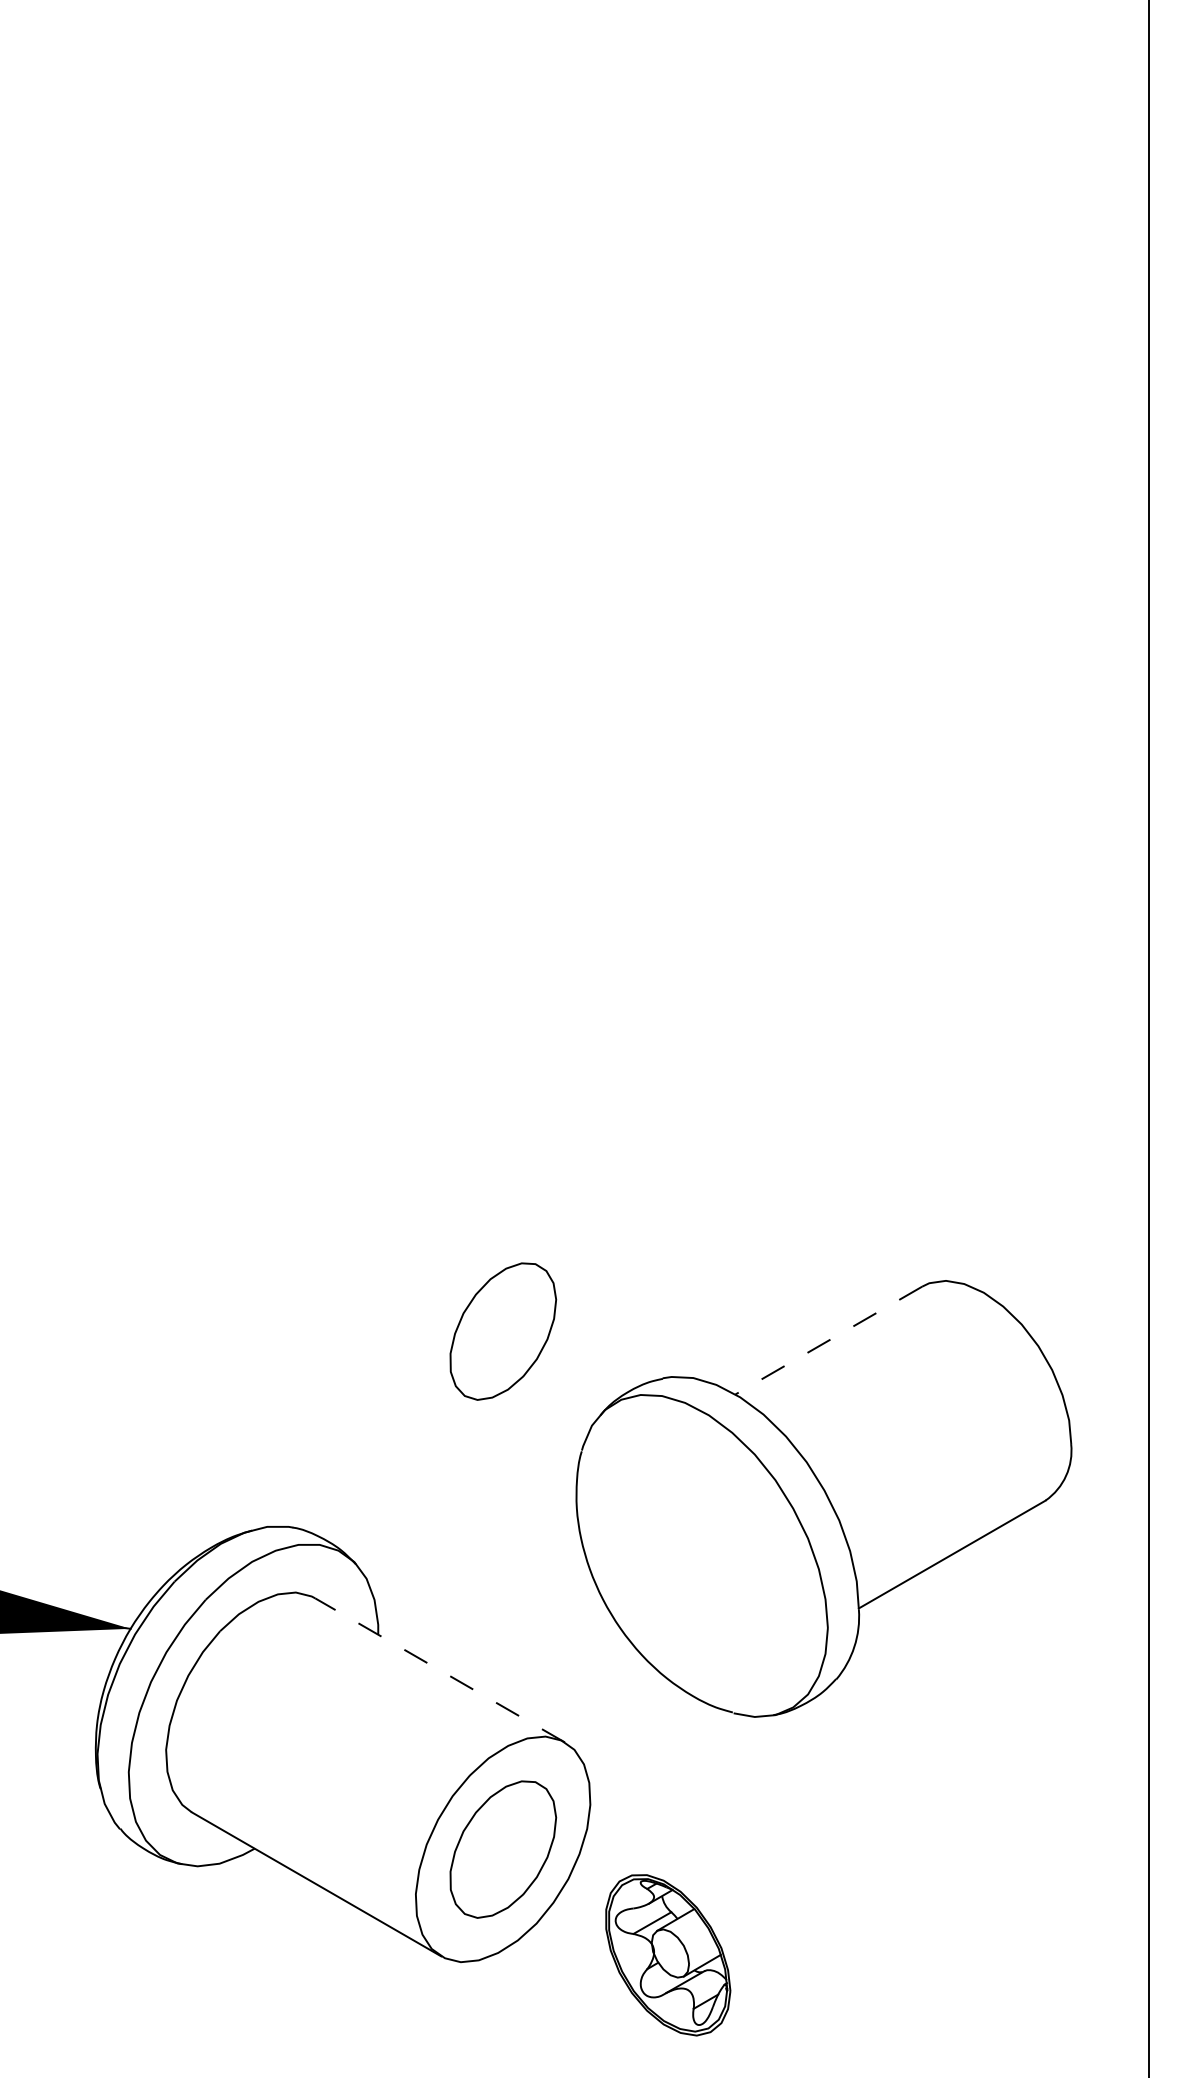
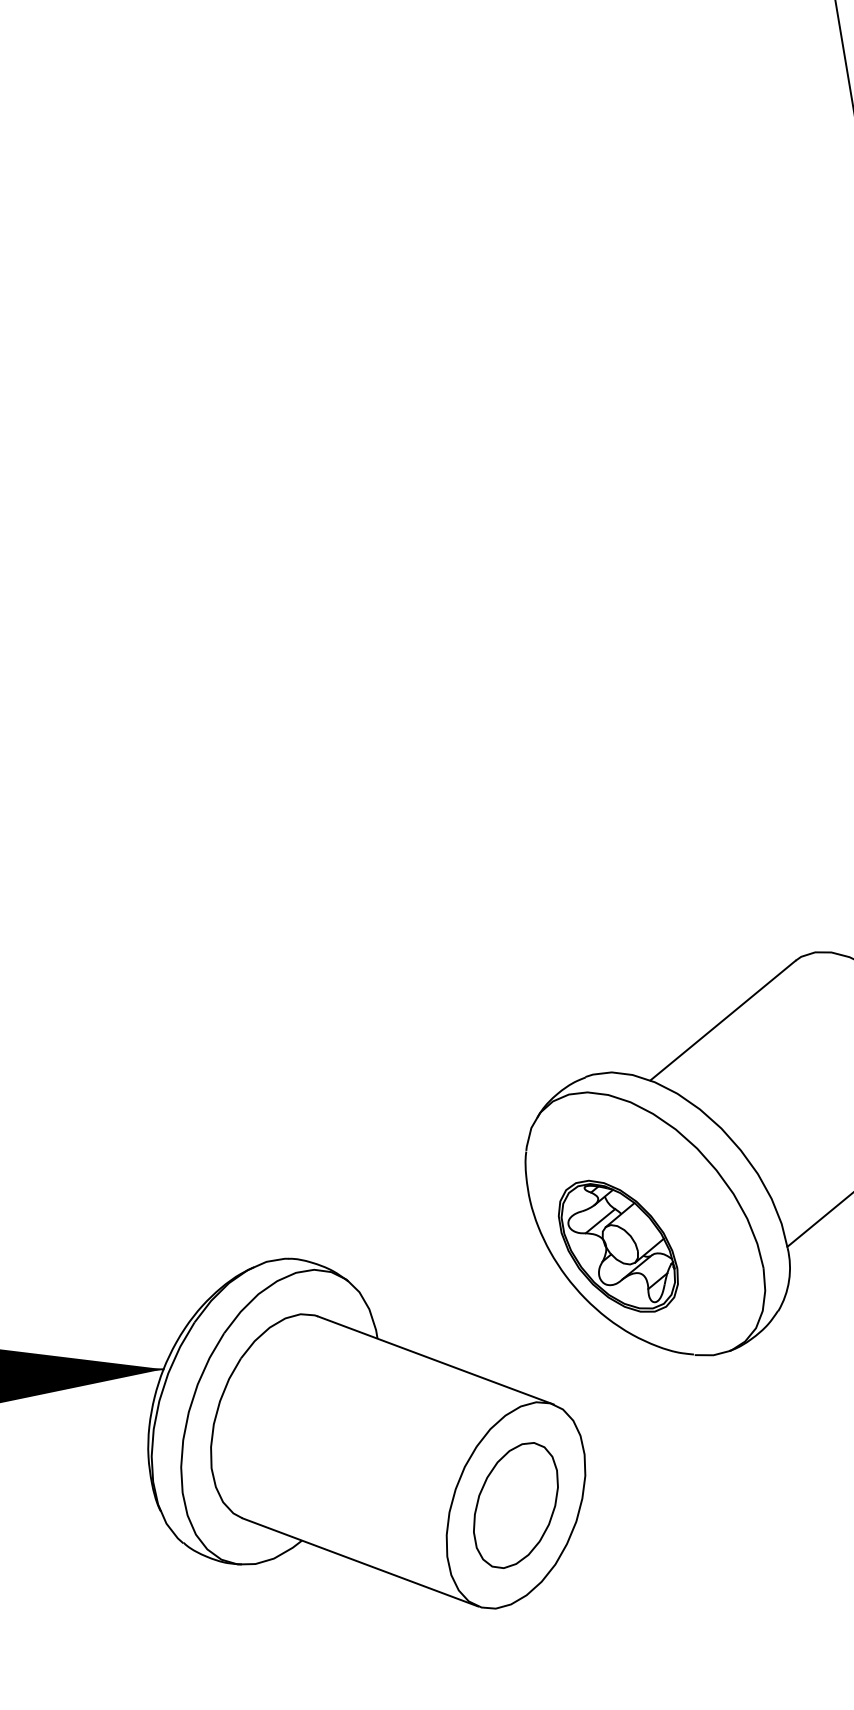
part: (503, 1331) -> (441, 1059), removed
line: (828, 1340) -> (722, 1020), dashed -> solid
line: (439, 1670) -> (435, 1360), dashed -> solid
part: (668, 1955) -> (618, 1246), moved

